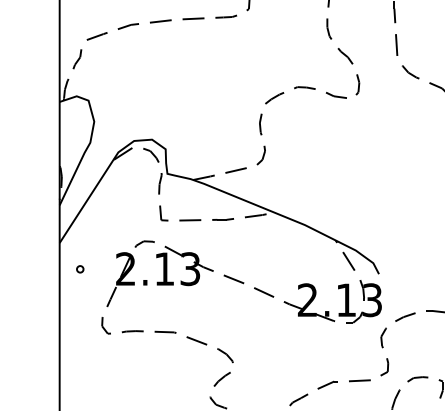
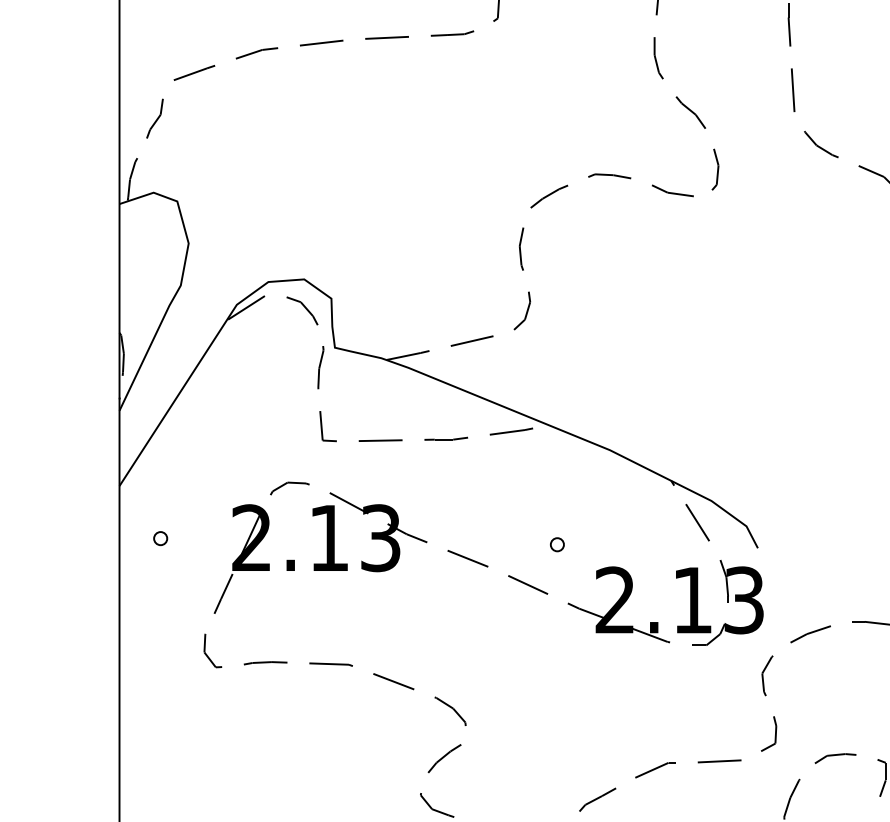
part: (278, 272) -> (556, 544), added

